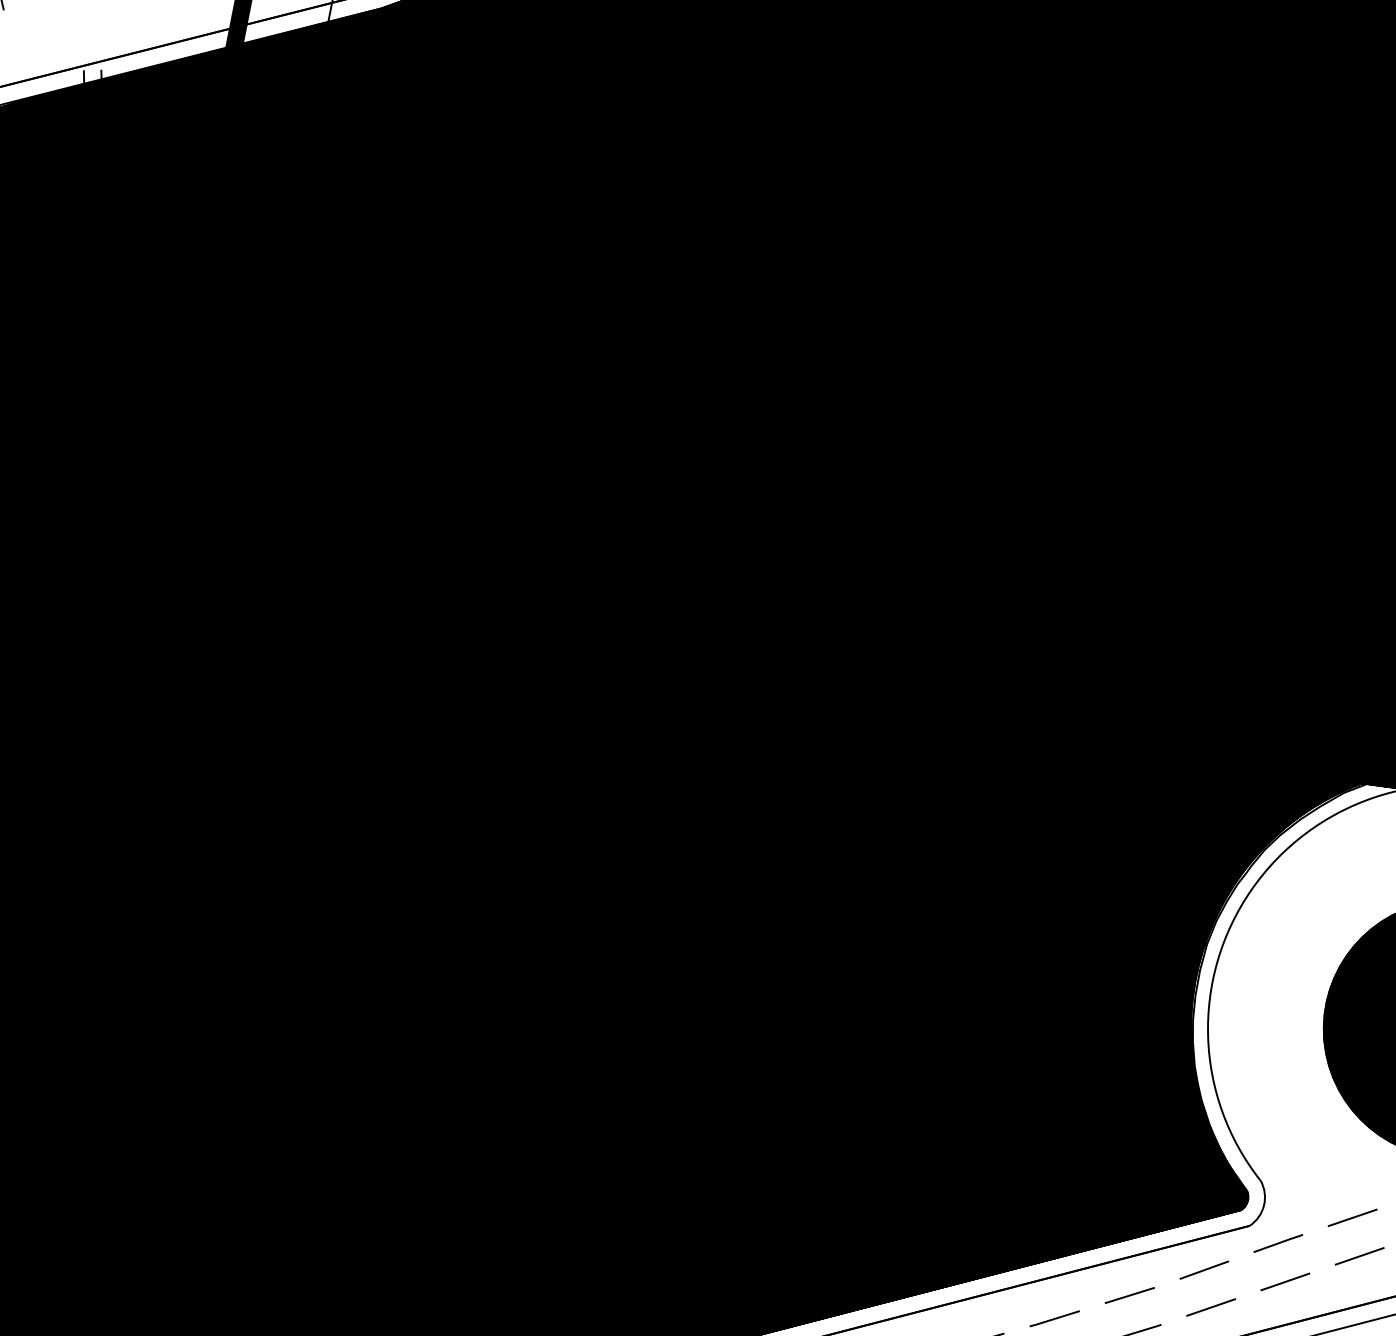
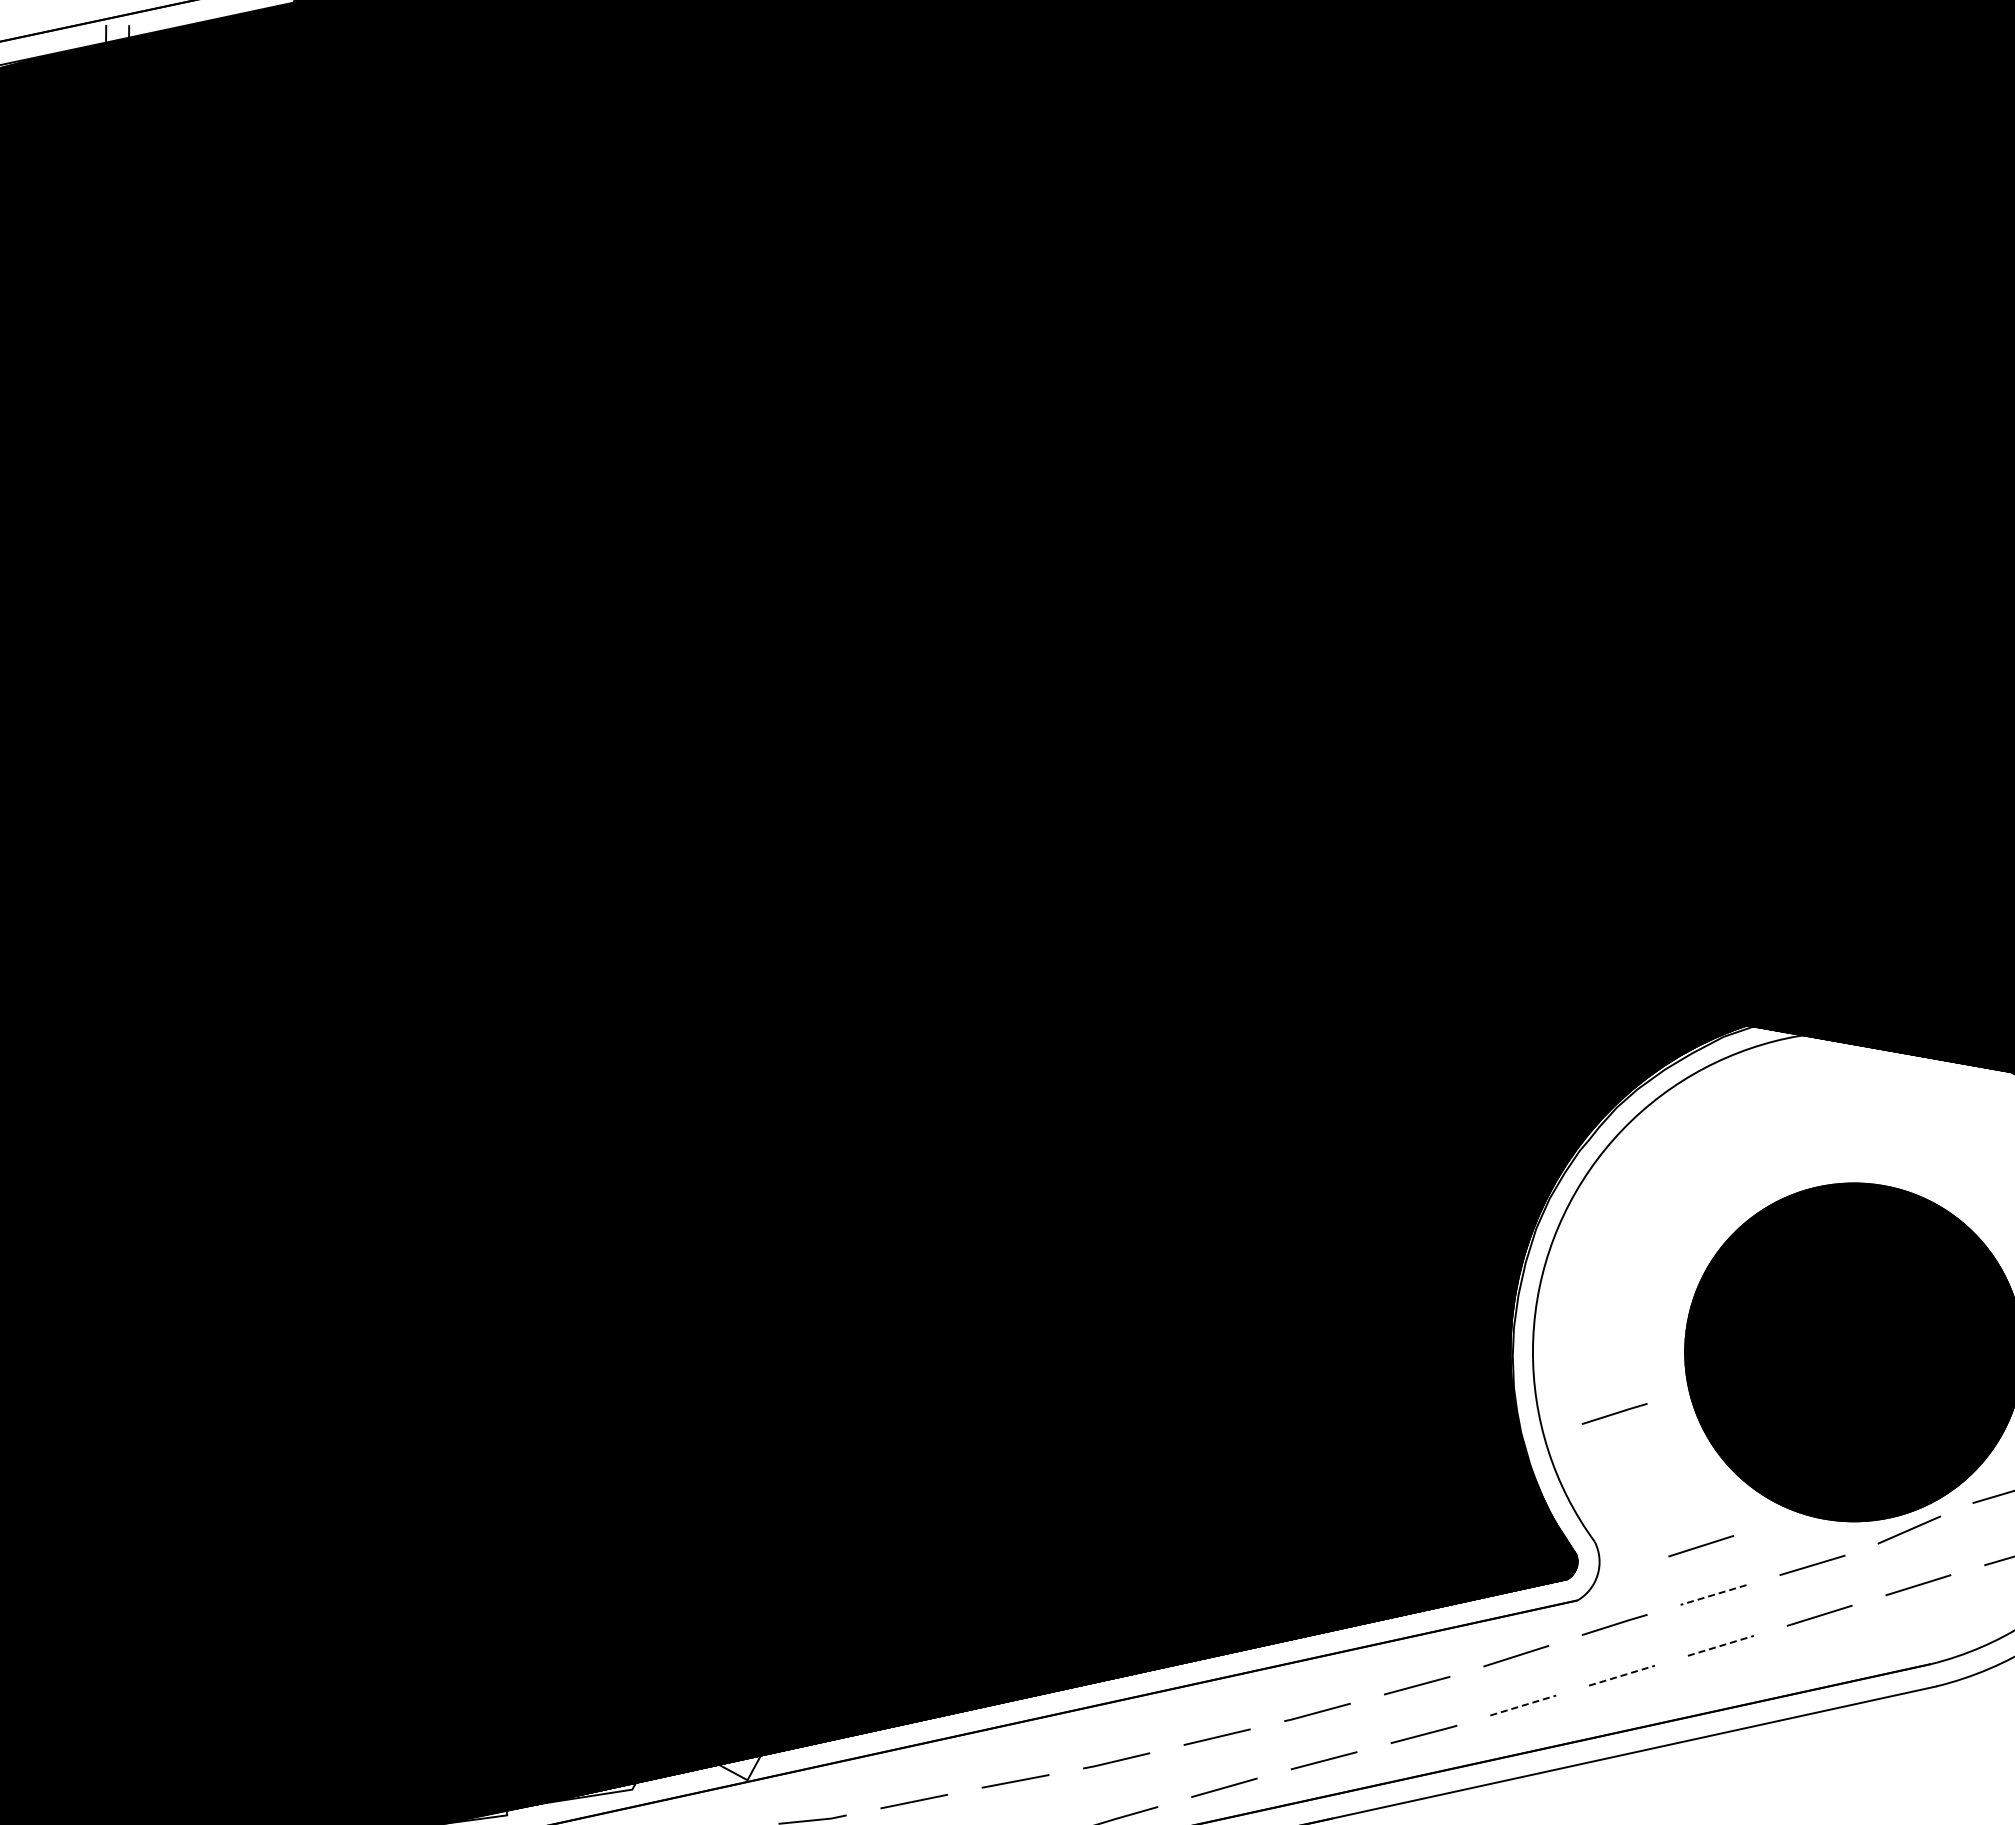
line: (1271, 1082) -> (1614, 1413), added
line: (1342, 1181) -> (1701, 1546), added
line: (1352, 1218) -> (1713, 1595), solid -> dashed
line: (1360, 1256) -> (1721, 1645), solid -> dashed
line: (1285, 1281) -> (1622, 1675), solid -> dashed
line: (1211, 1307) -> (1523, 1705), solid -> dashed

